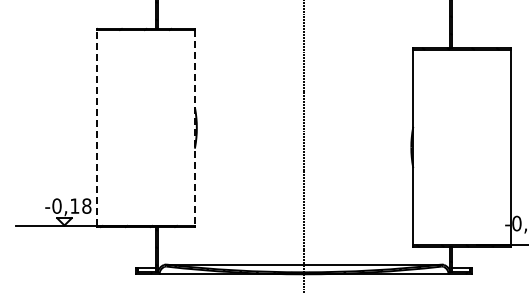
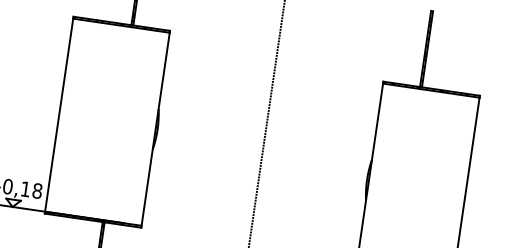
line: (97, 127) -> (59, 114), dashed -> solid
line: (194, 127) -> (155, 128), dashed -> solid

